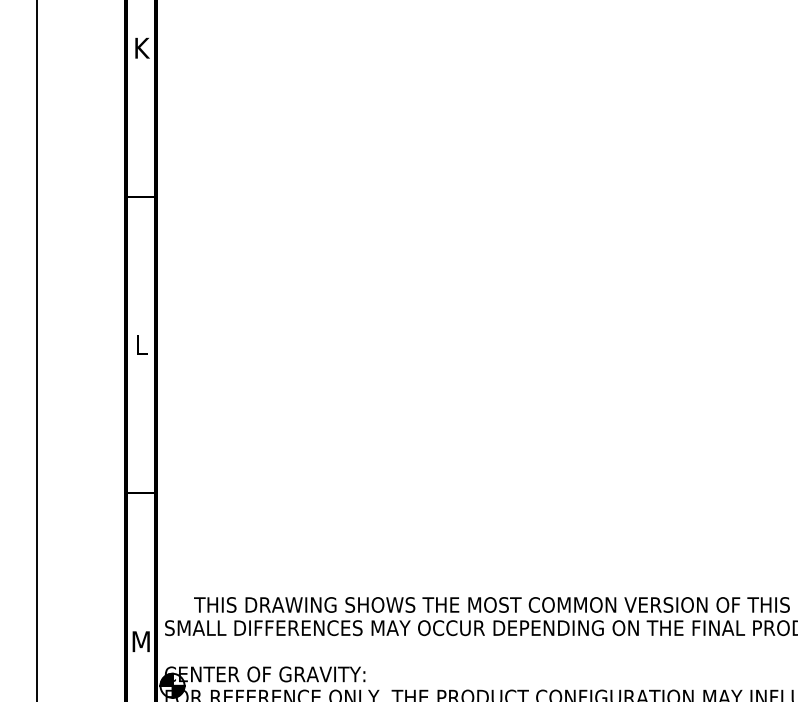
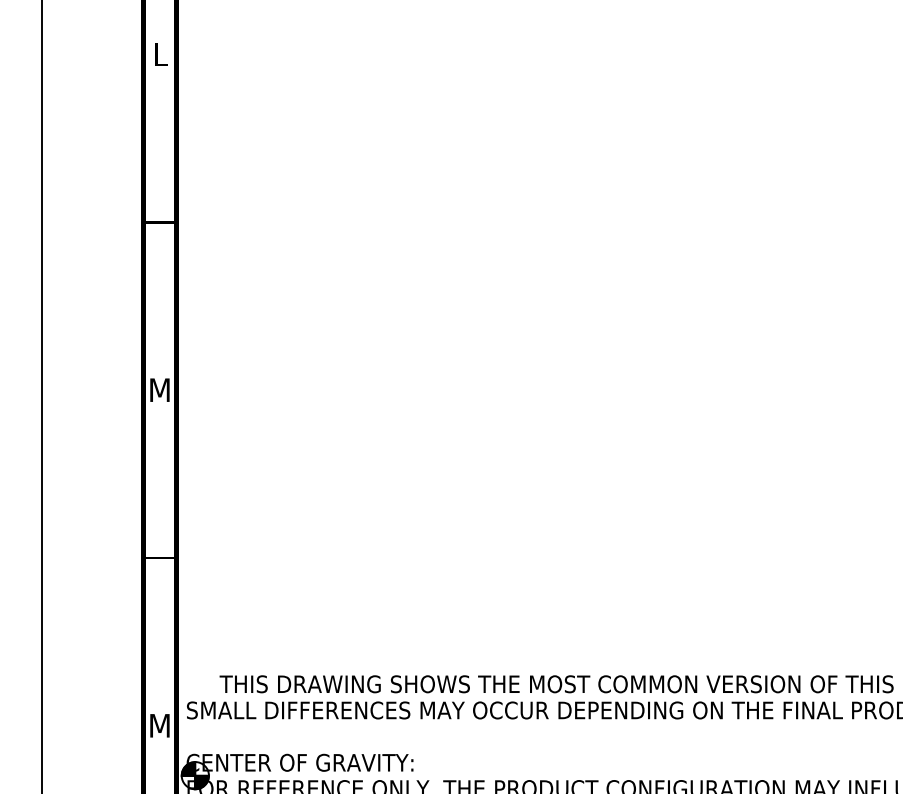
text: (142, 47) -> (161, 53), K -> L
text: (140, 344) -> (159, 389), L -> M

